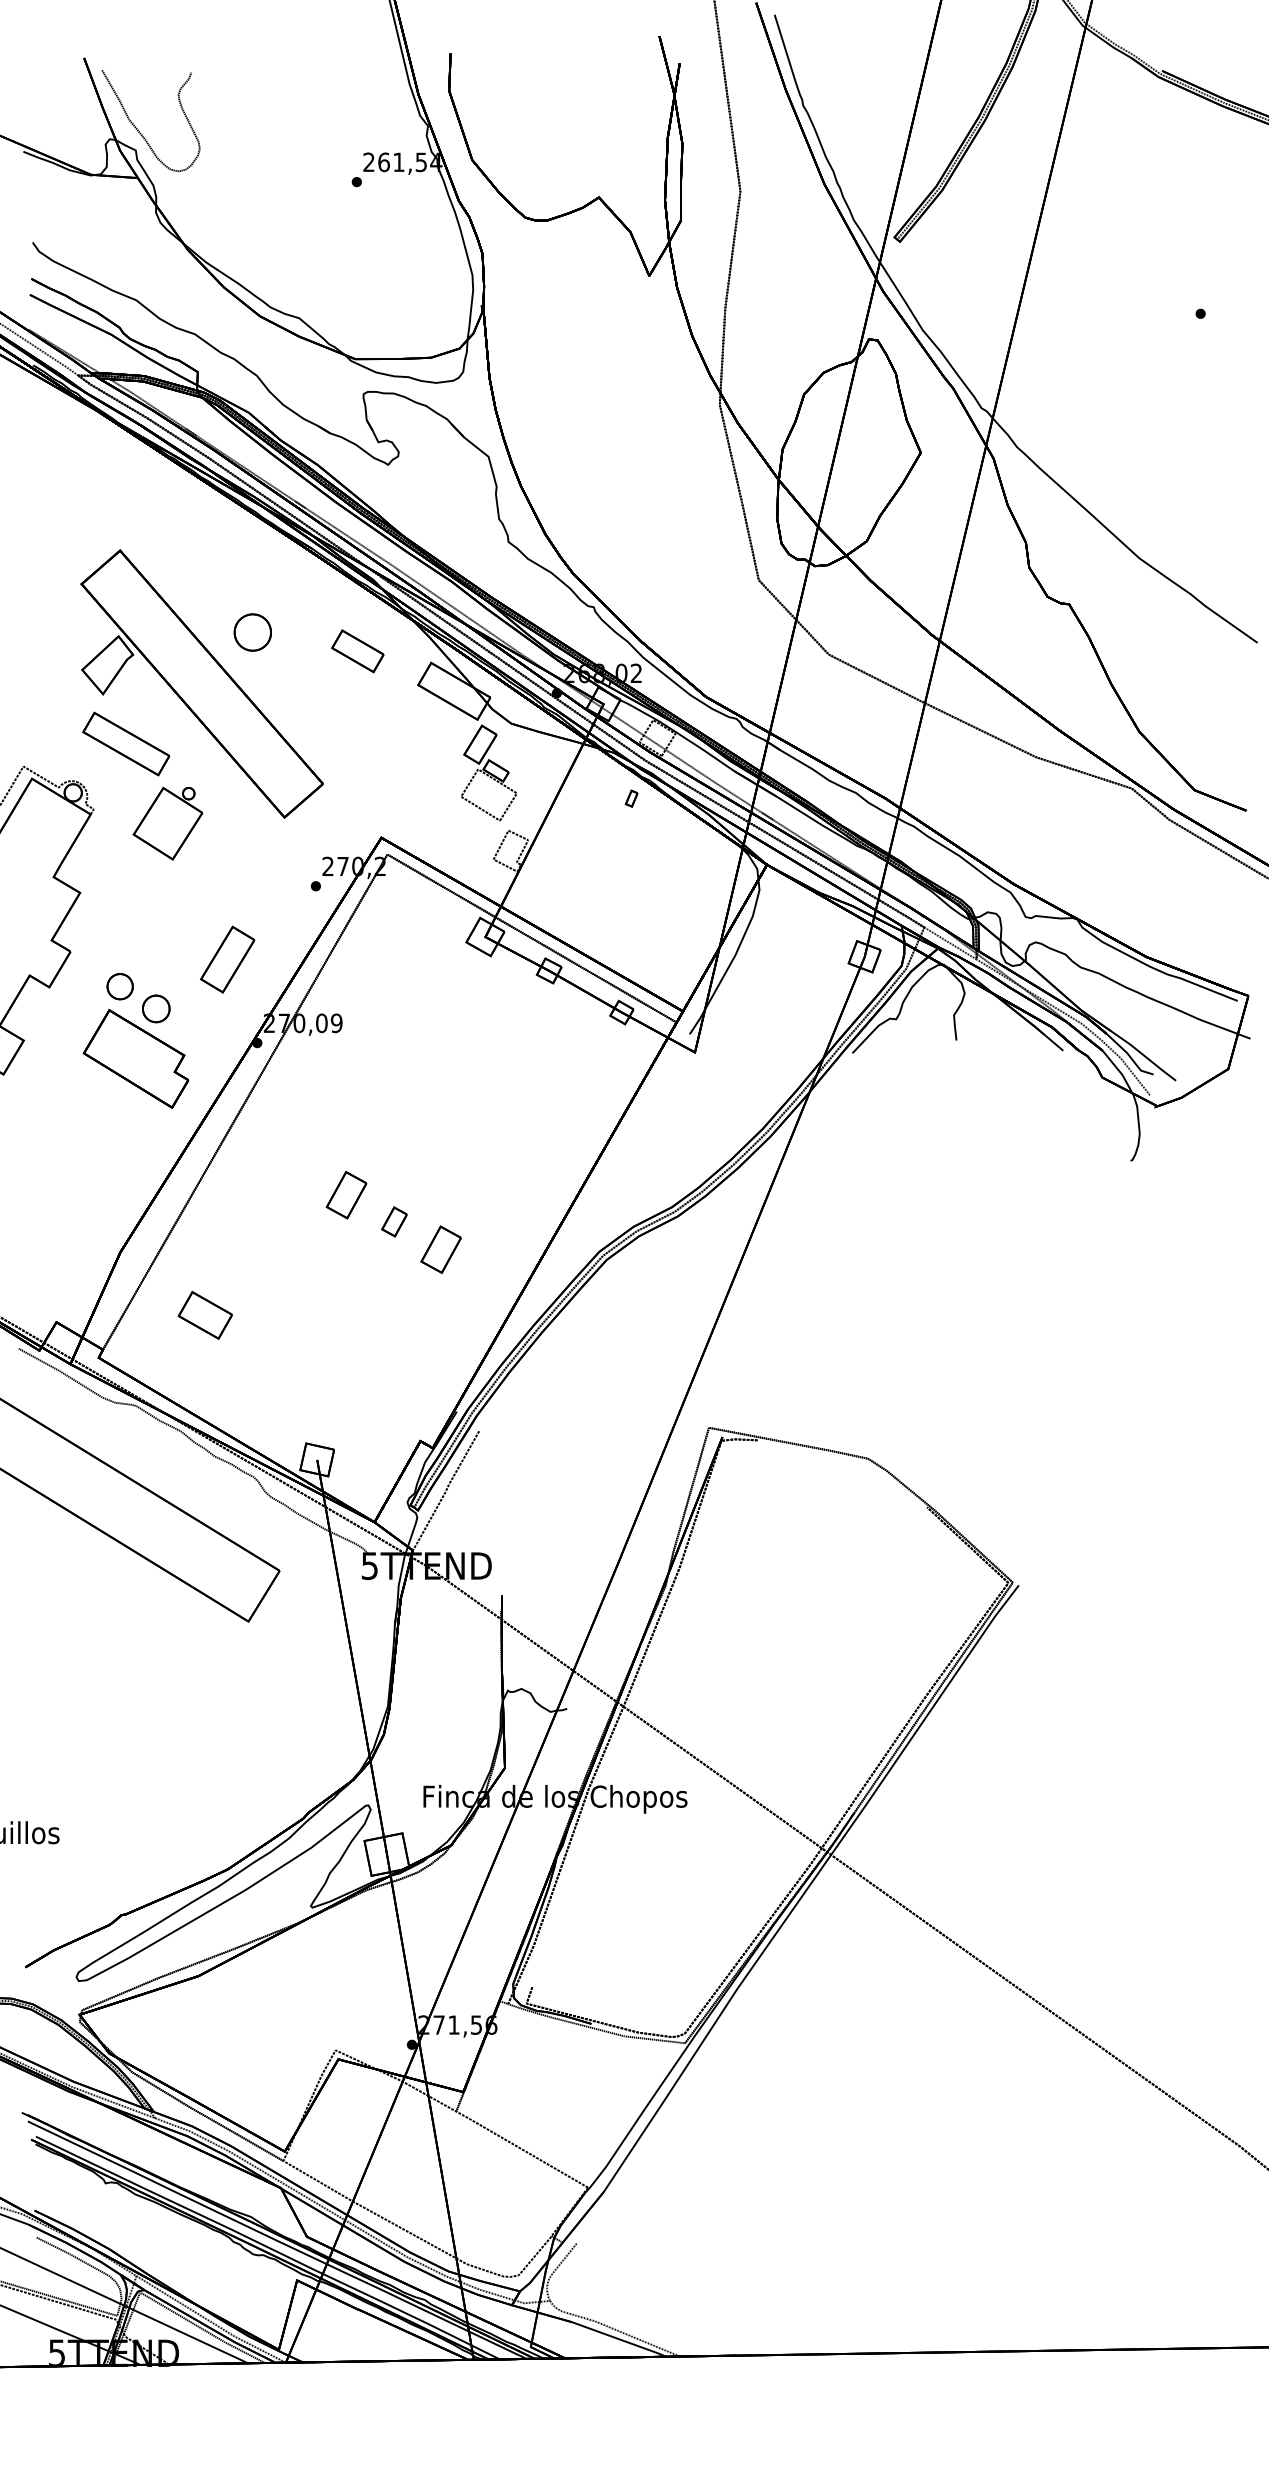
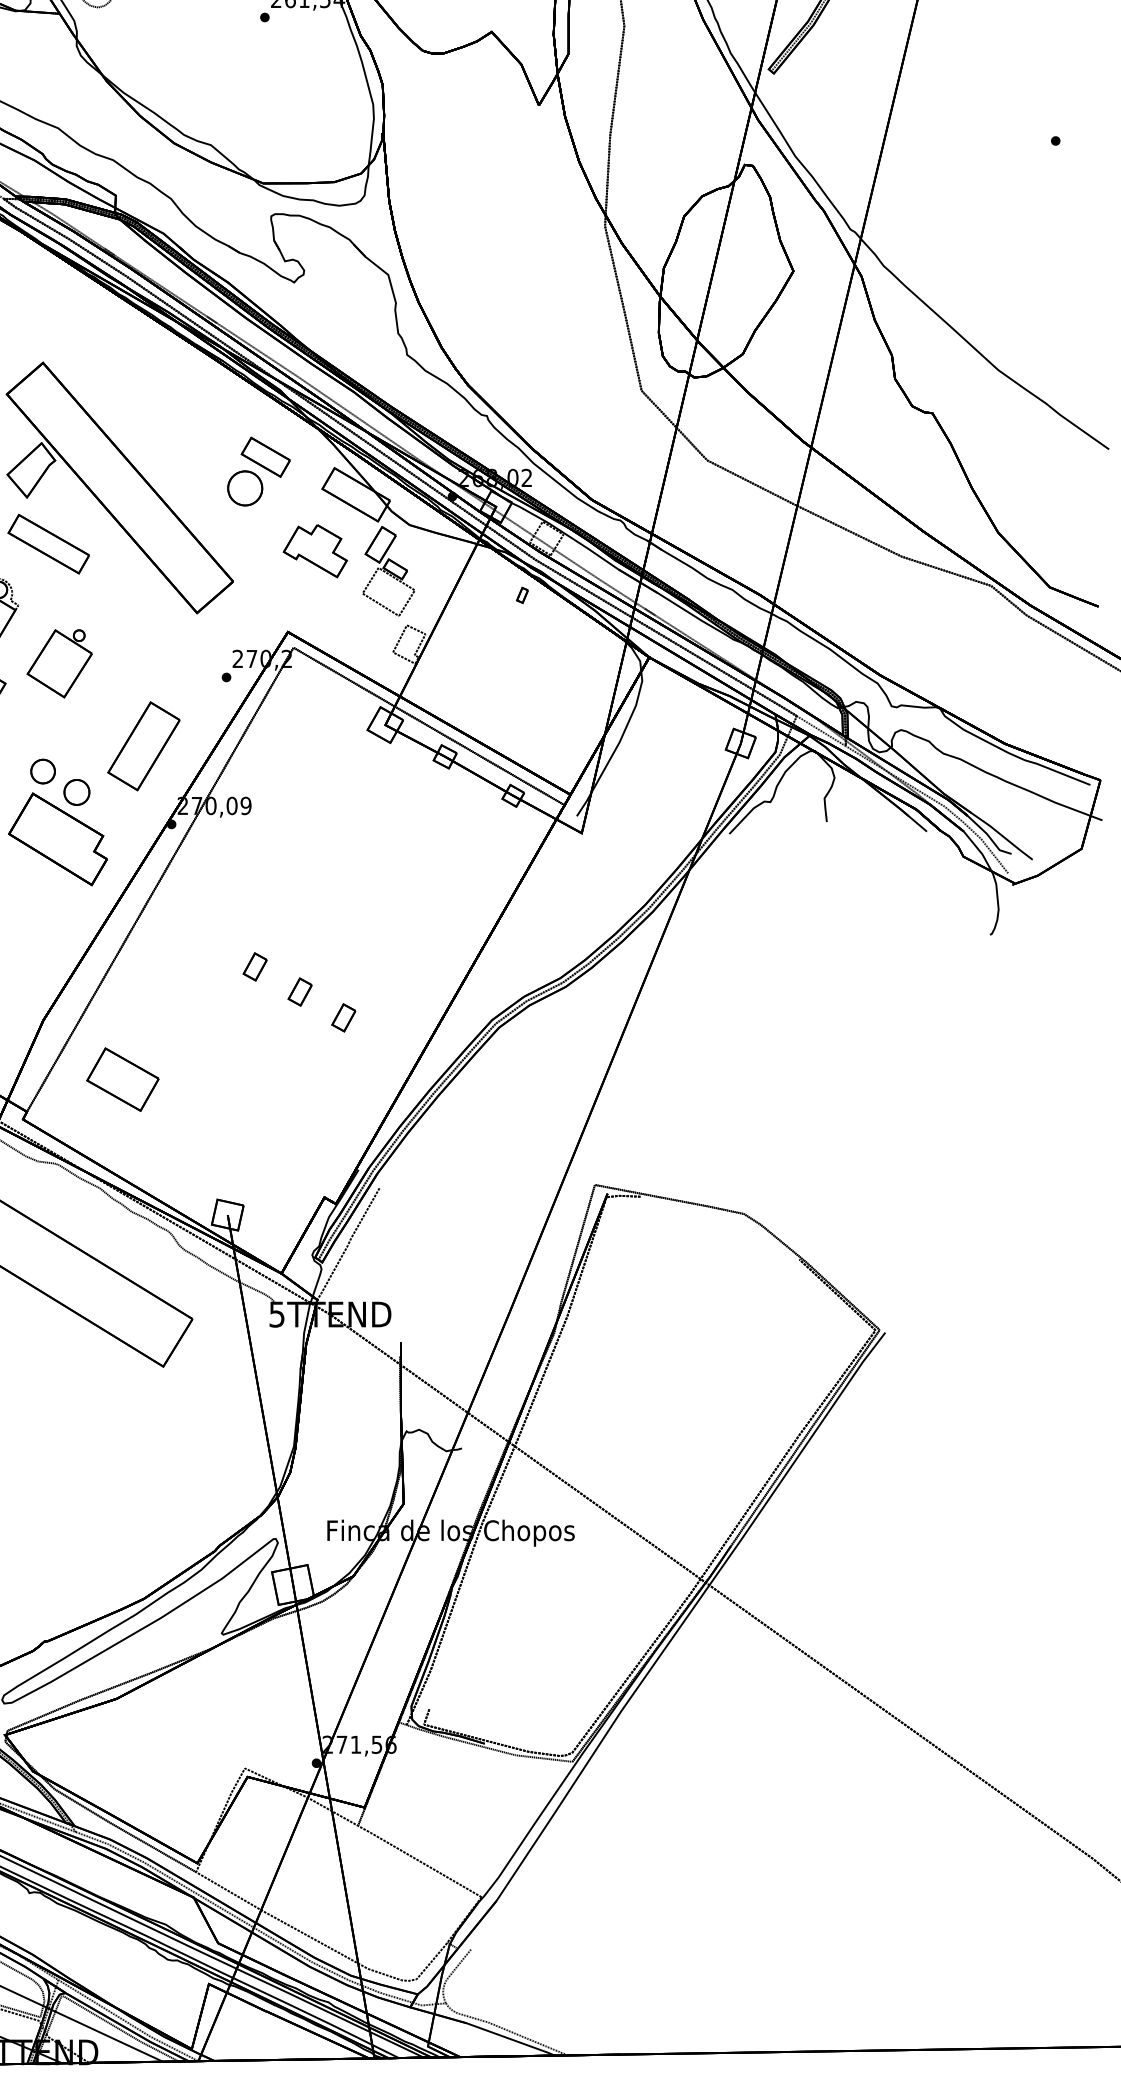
part: (252, 632) -> (244, 488), moved
part: (410, 751) -> (315, 551), added
part: (167, 823) -> (59, 663), moved
part: (227, 959) -> (143, 746), size x1.43
part: (346, 1194) -> (255, 966), size x0.62
part: (440, 1248) -> (343, 1016), size x0.62
part: (205, 1315) -> (123, 1079), size x1.43

